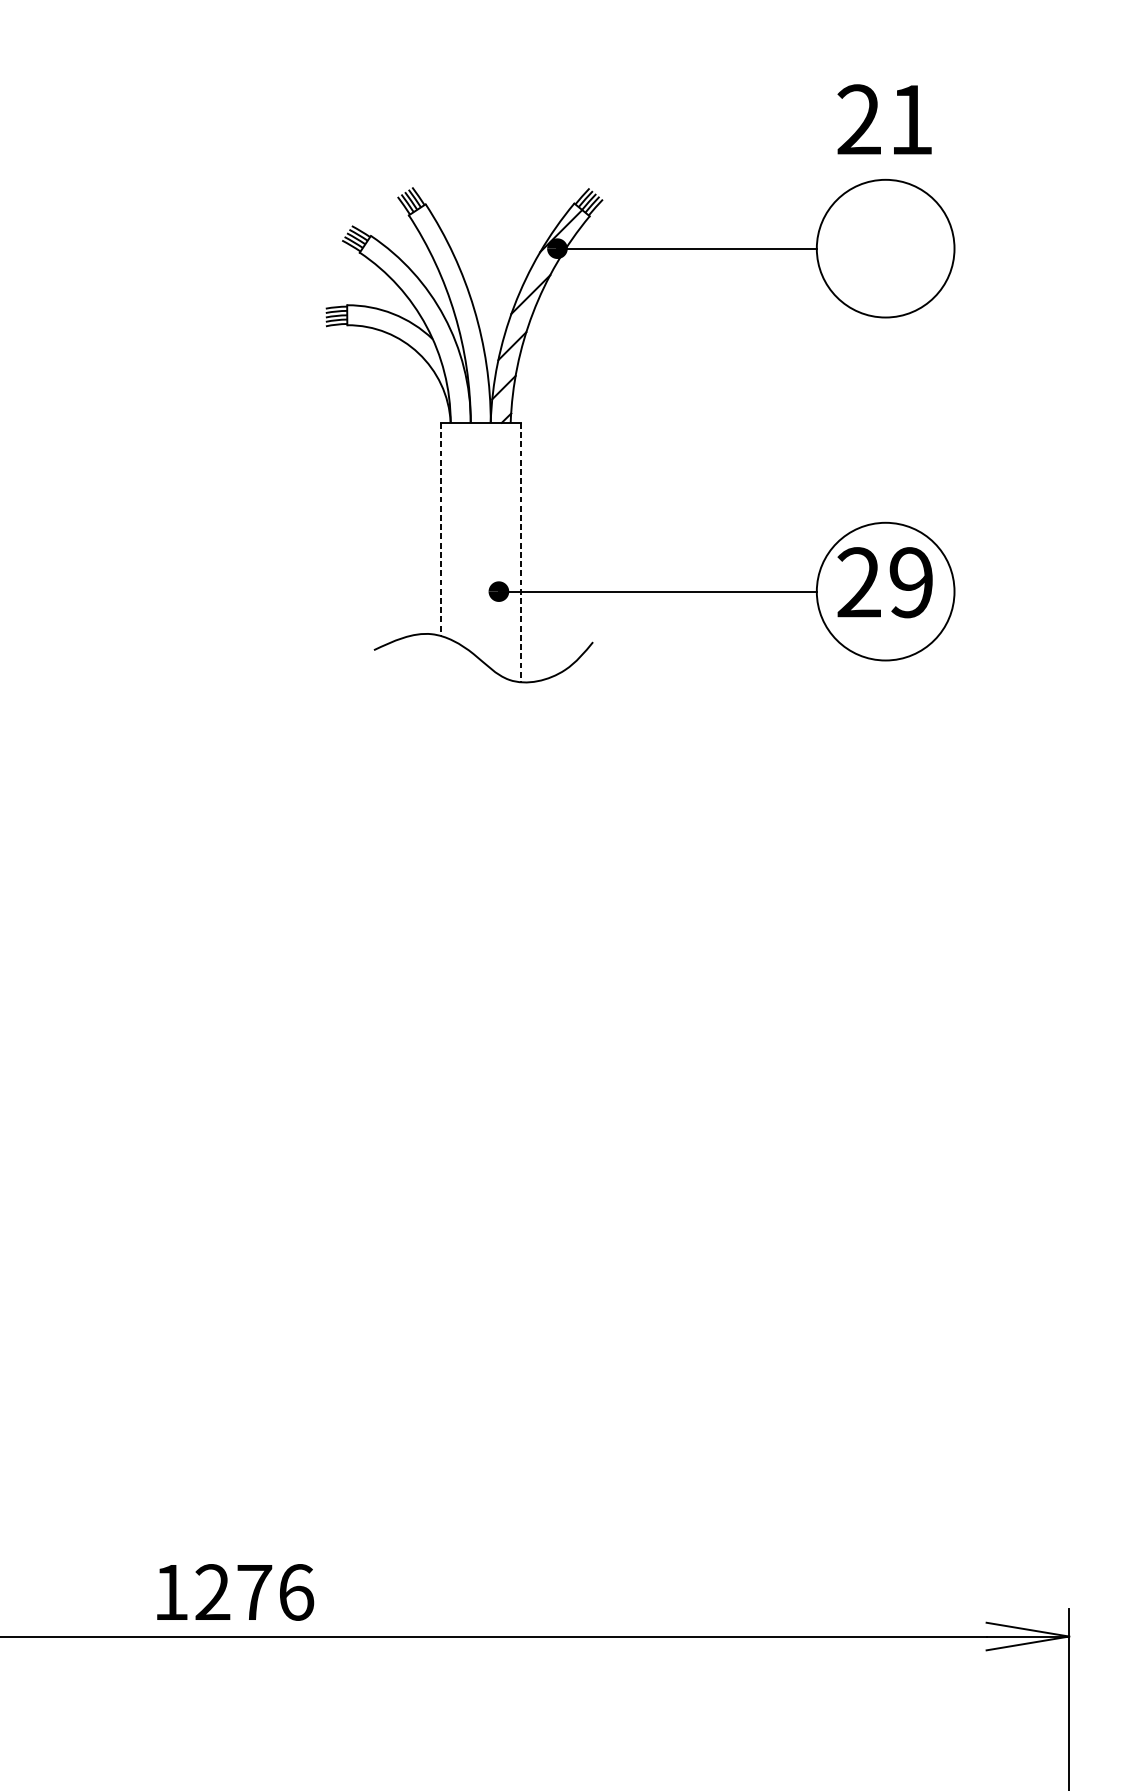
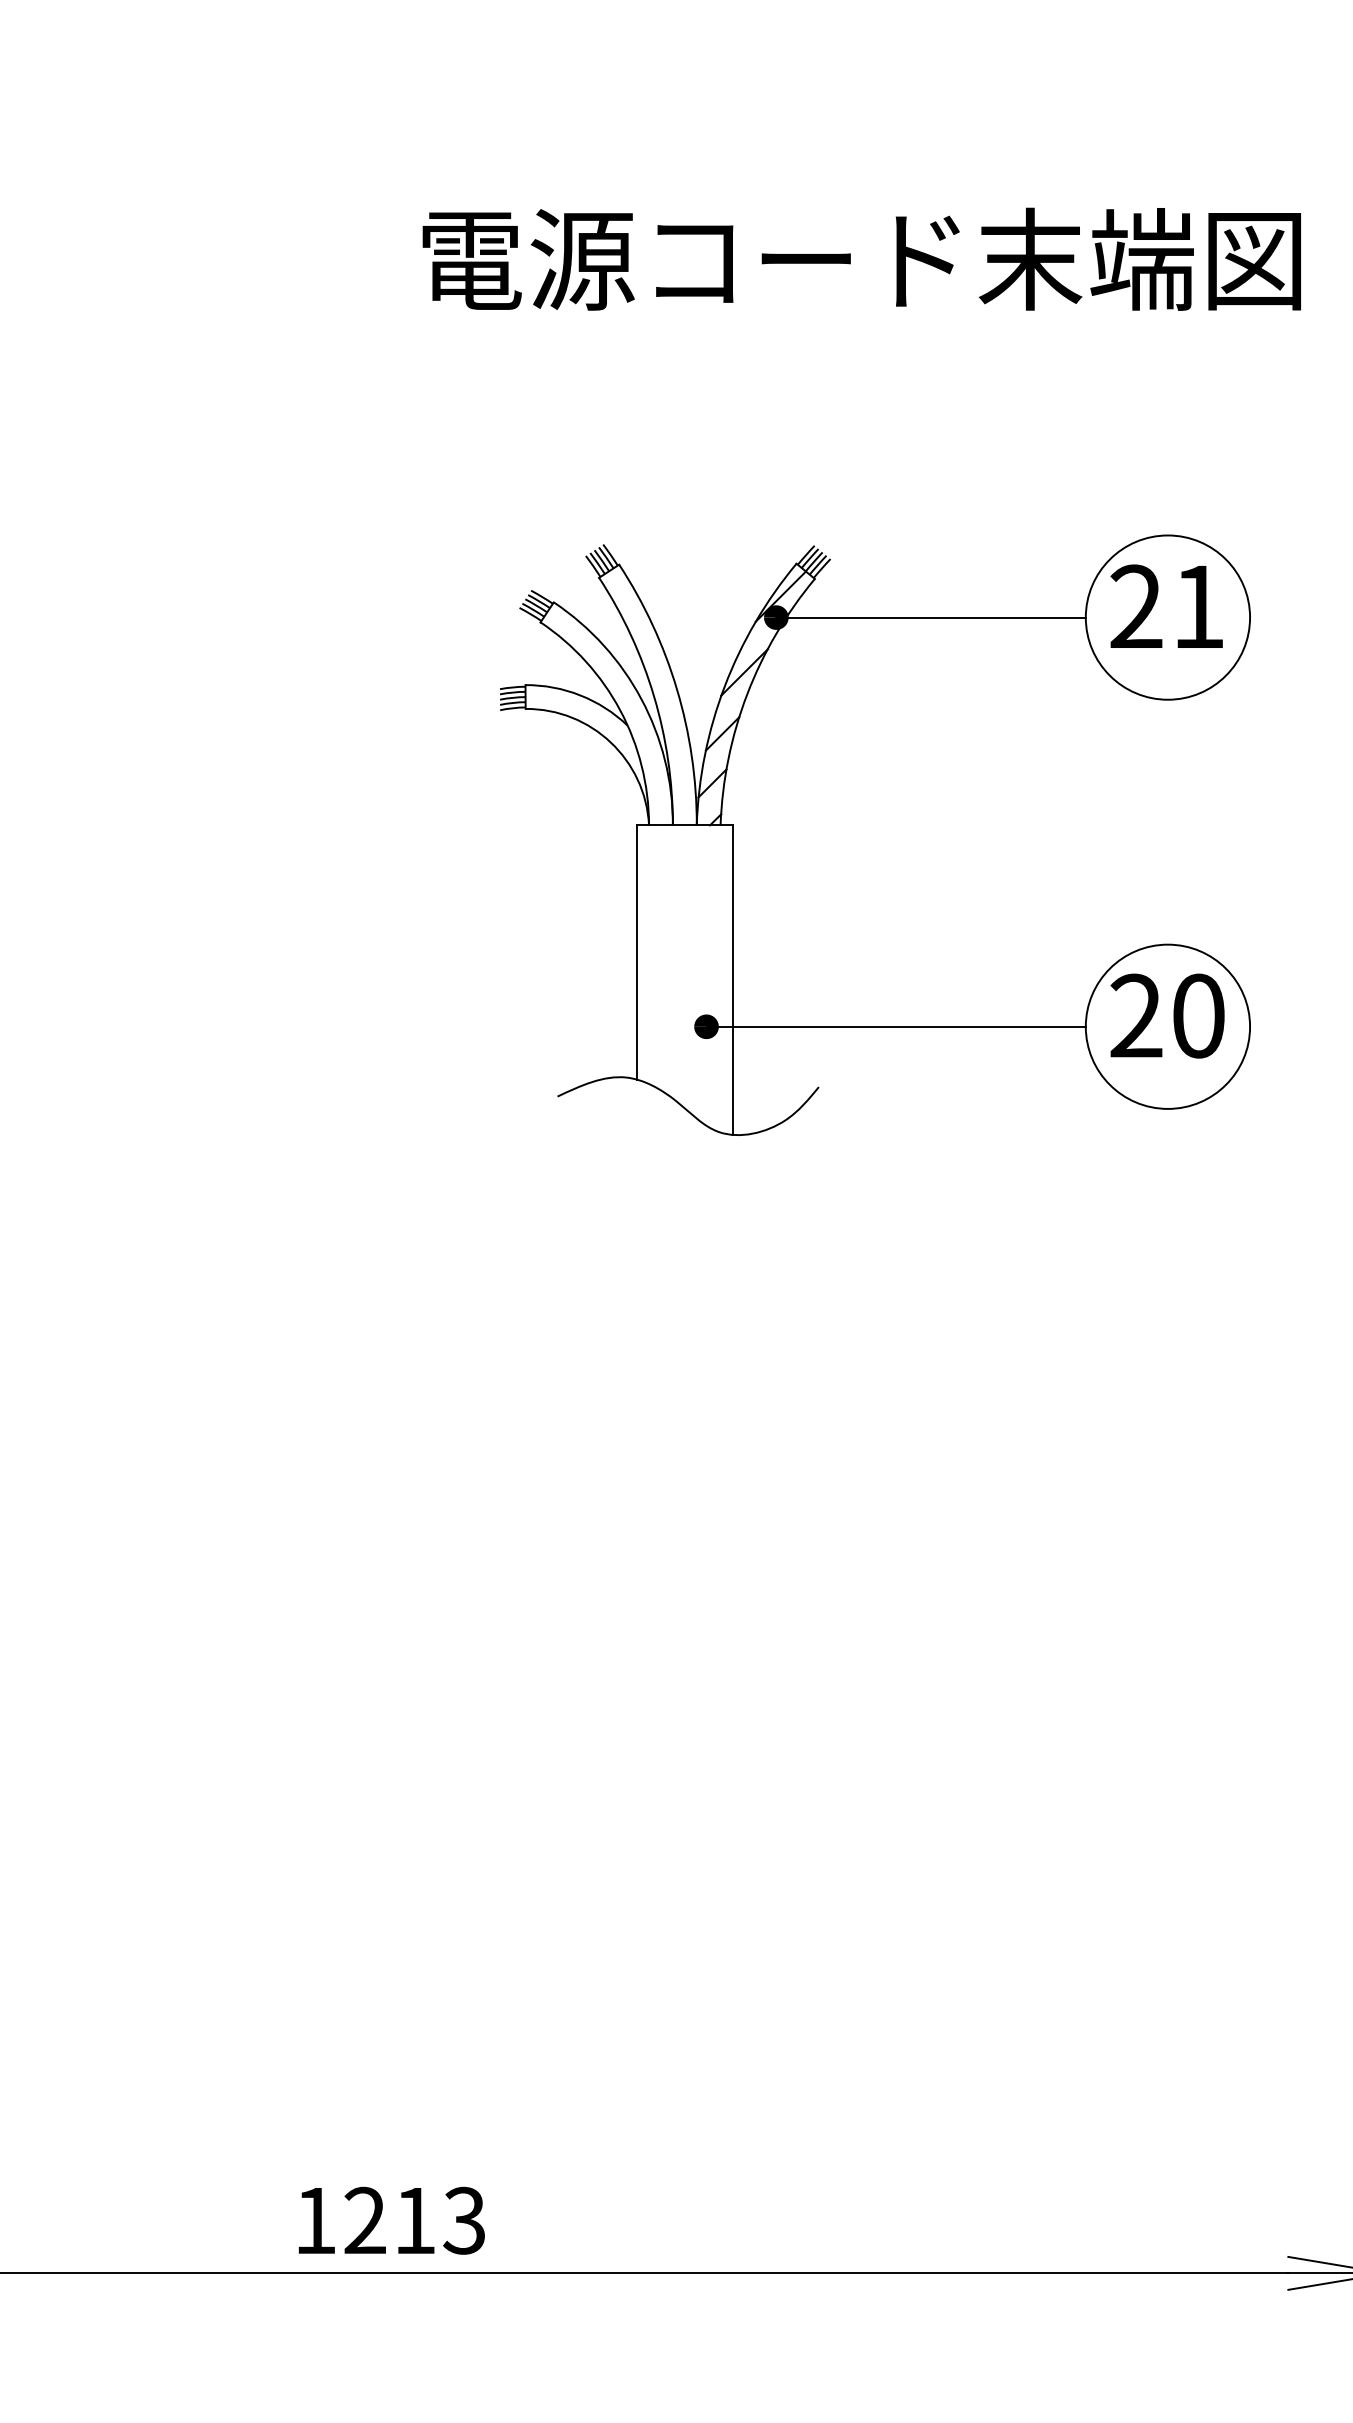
text: (884, 118) -> (1166, 605), moved
line: (441, 530) -> (637, 953), dashed -> solid
line: (520, 552) -> (732, 980), dashed -> solid
text: (911, 582) -> (1198, 1015), 29 -> 20
text: (275, 1592) -> (440, 2220), 1276 -> 1213

